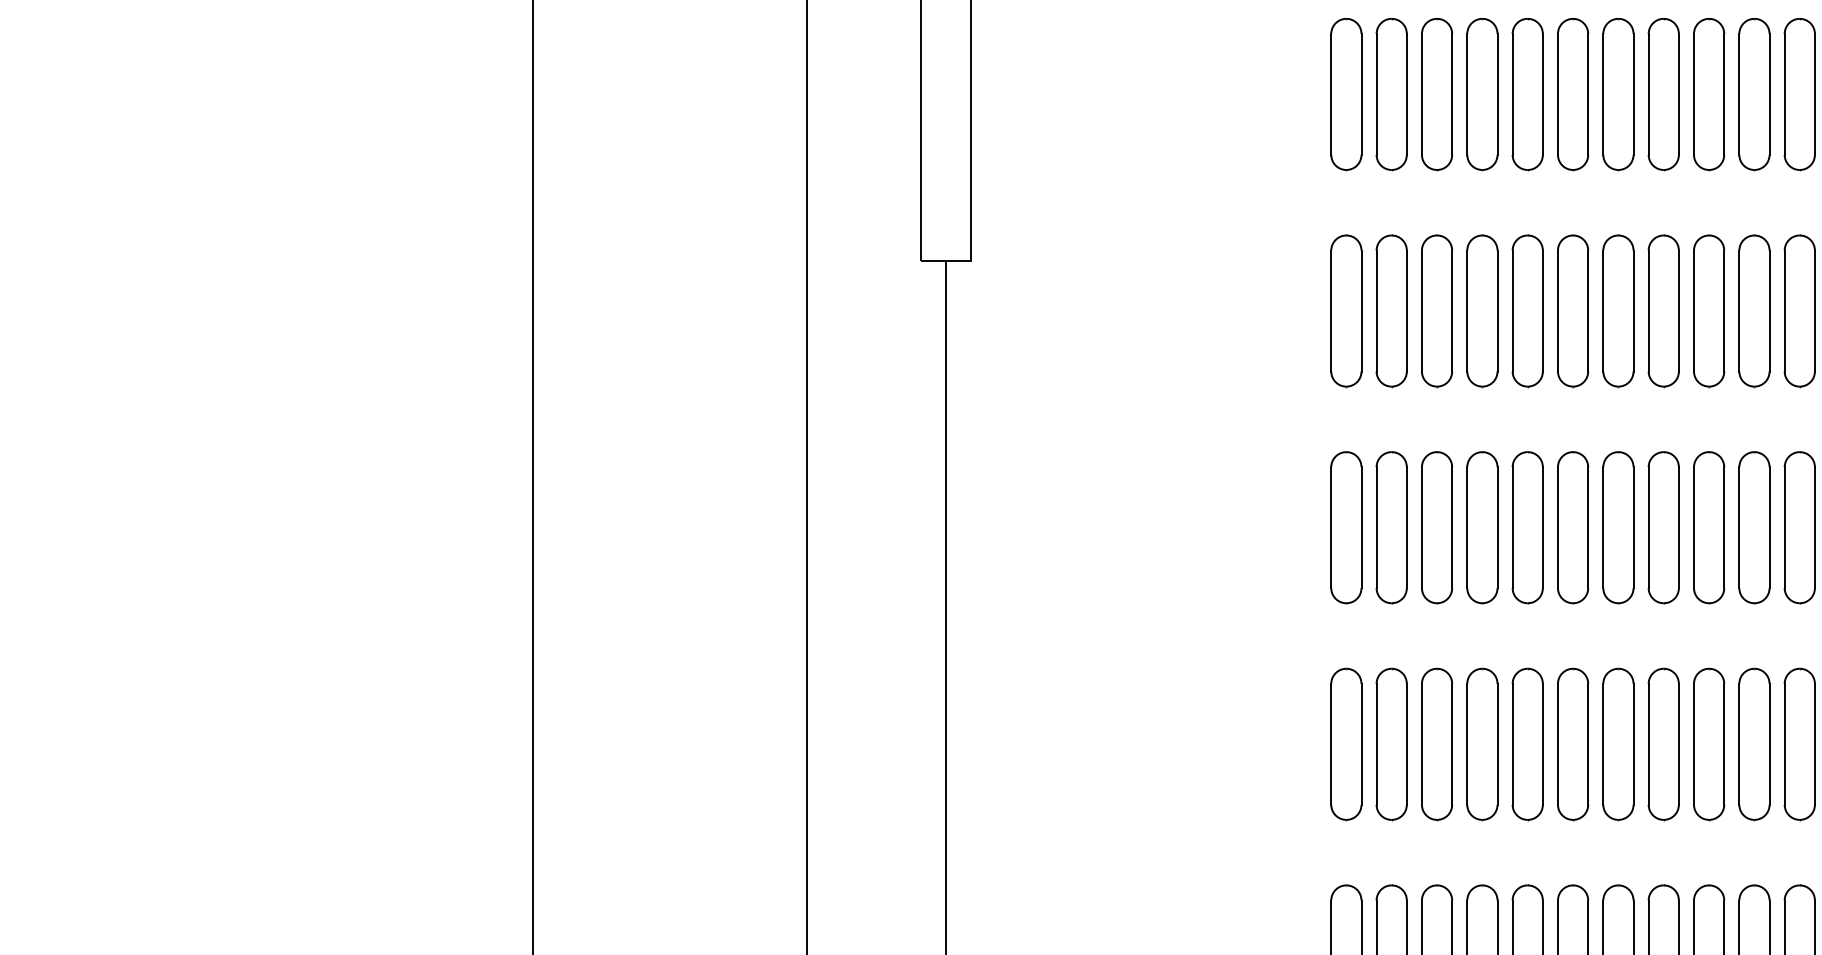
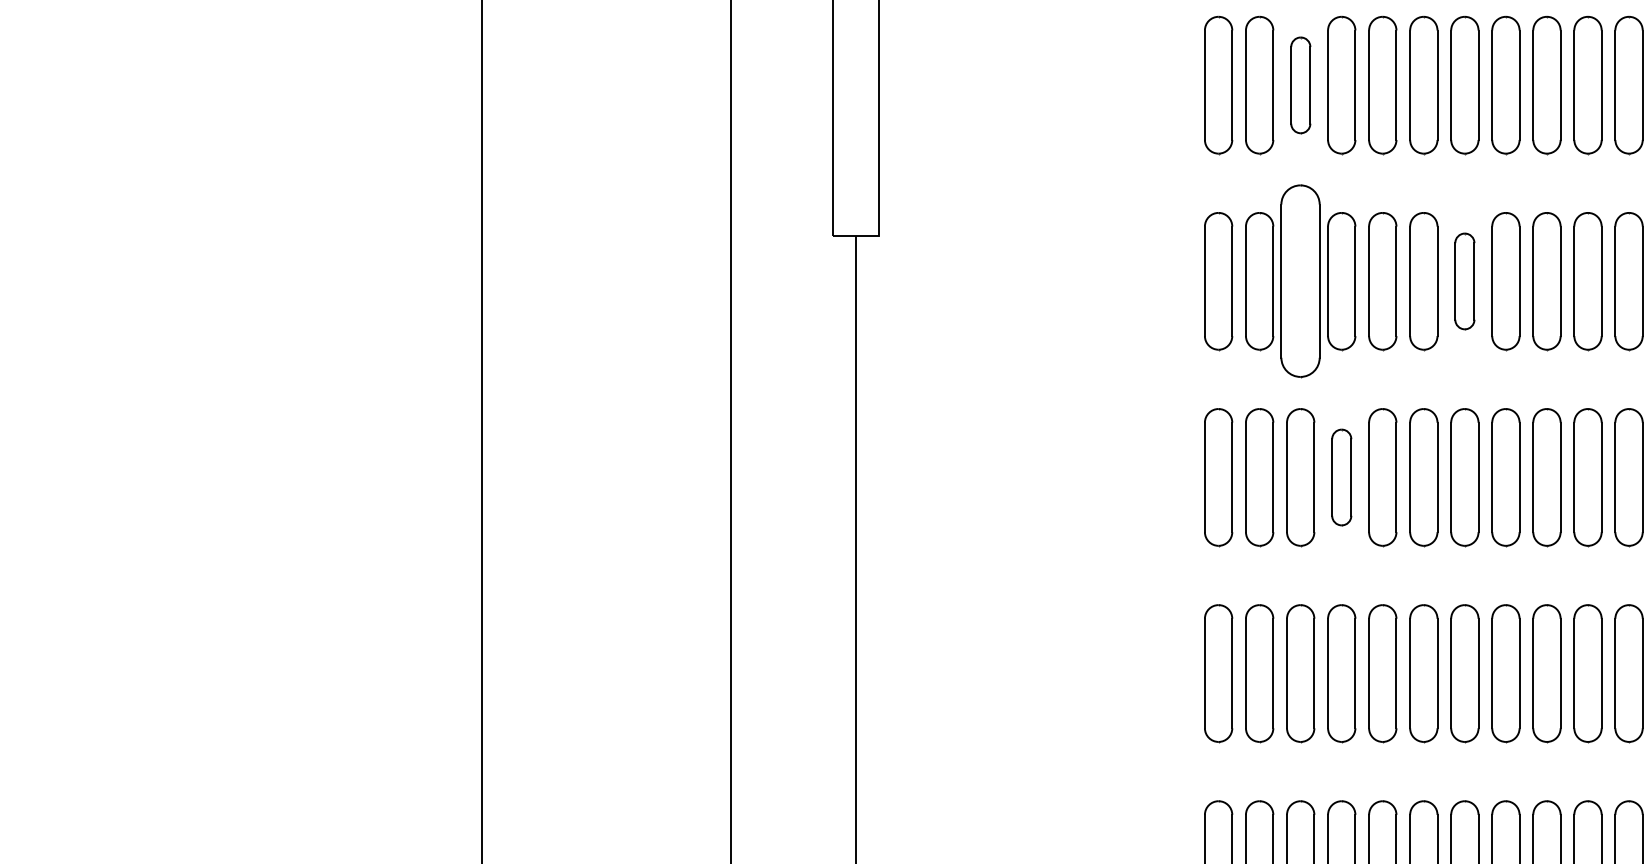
part: (1437, 94) -> (1301, 85), size x0.7
part: (1437, 311) -> (1301, 281), size x1.4
part: (1618, 311) -> (1464, 281), size x0.7
part: (1482, 527) -> (1341, 477), size x0.7

